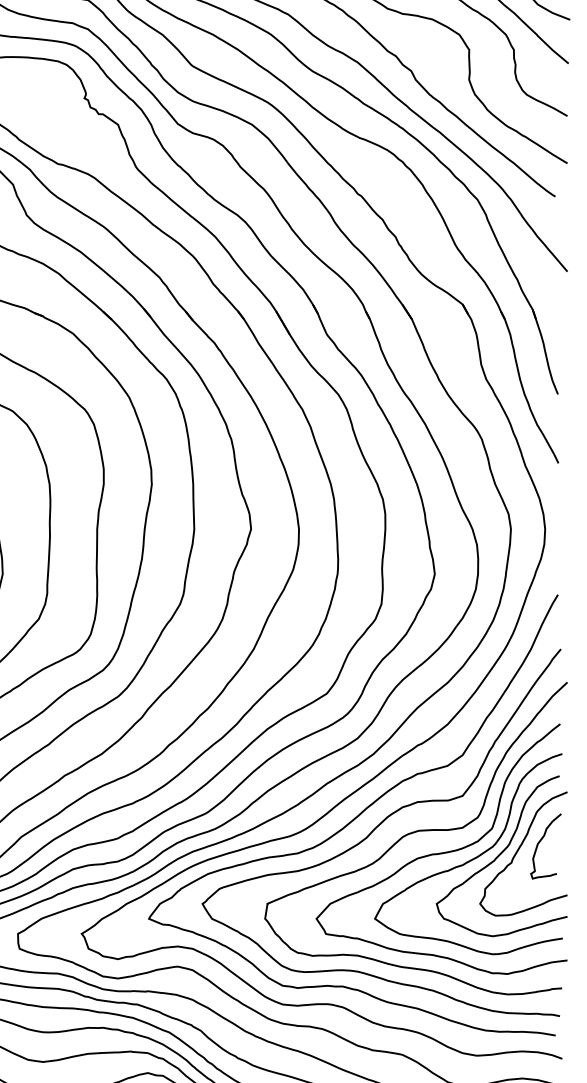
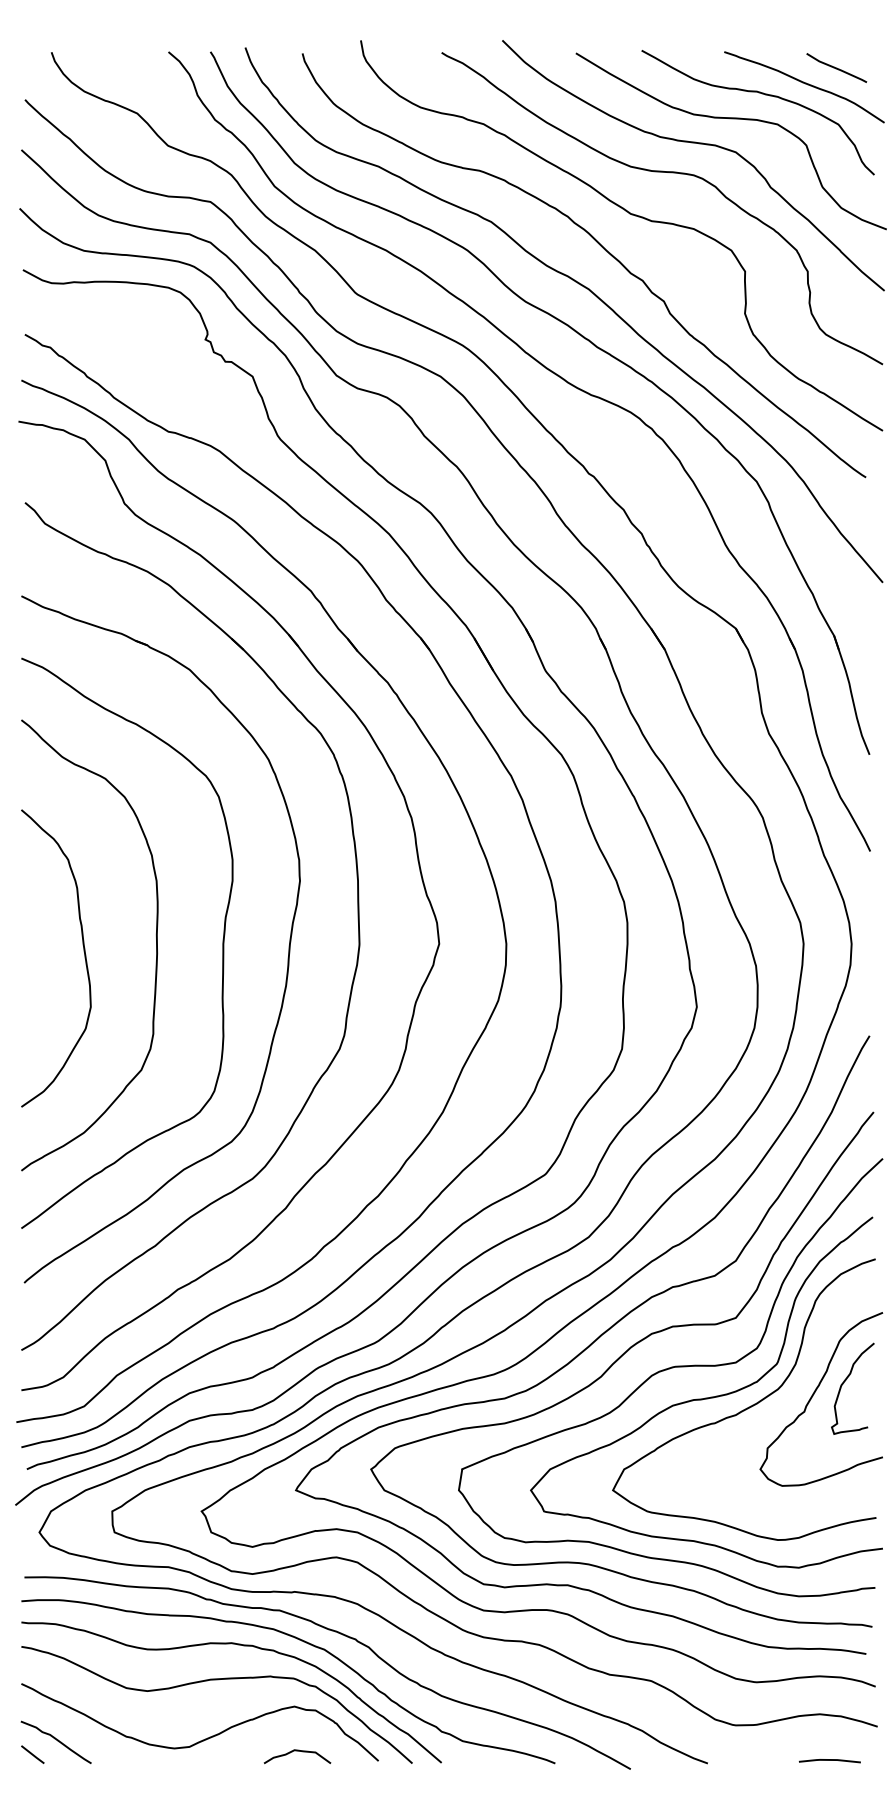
curve: (500, 854) -> (789, 1400), removed

